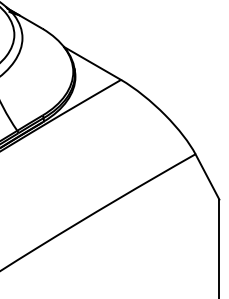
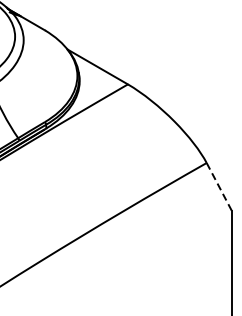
line: (207, 176) -> (219, 186), solid -> dashed

